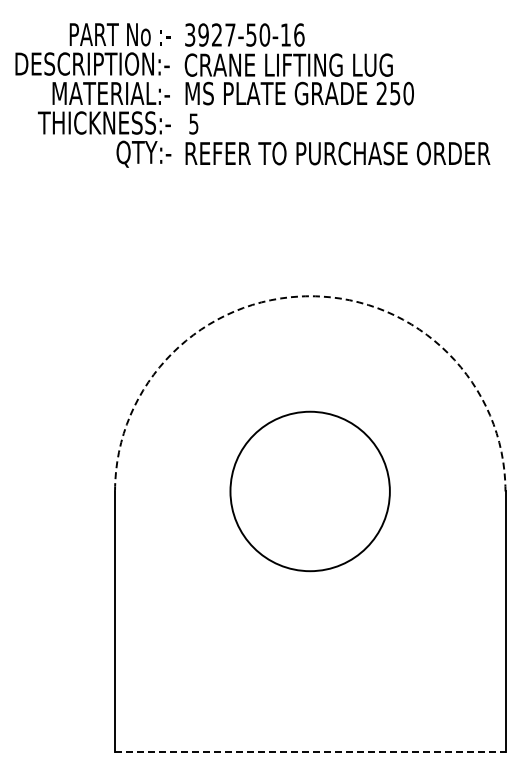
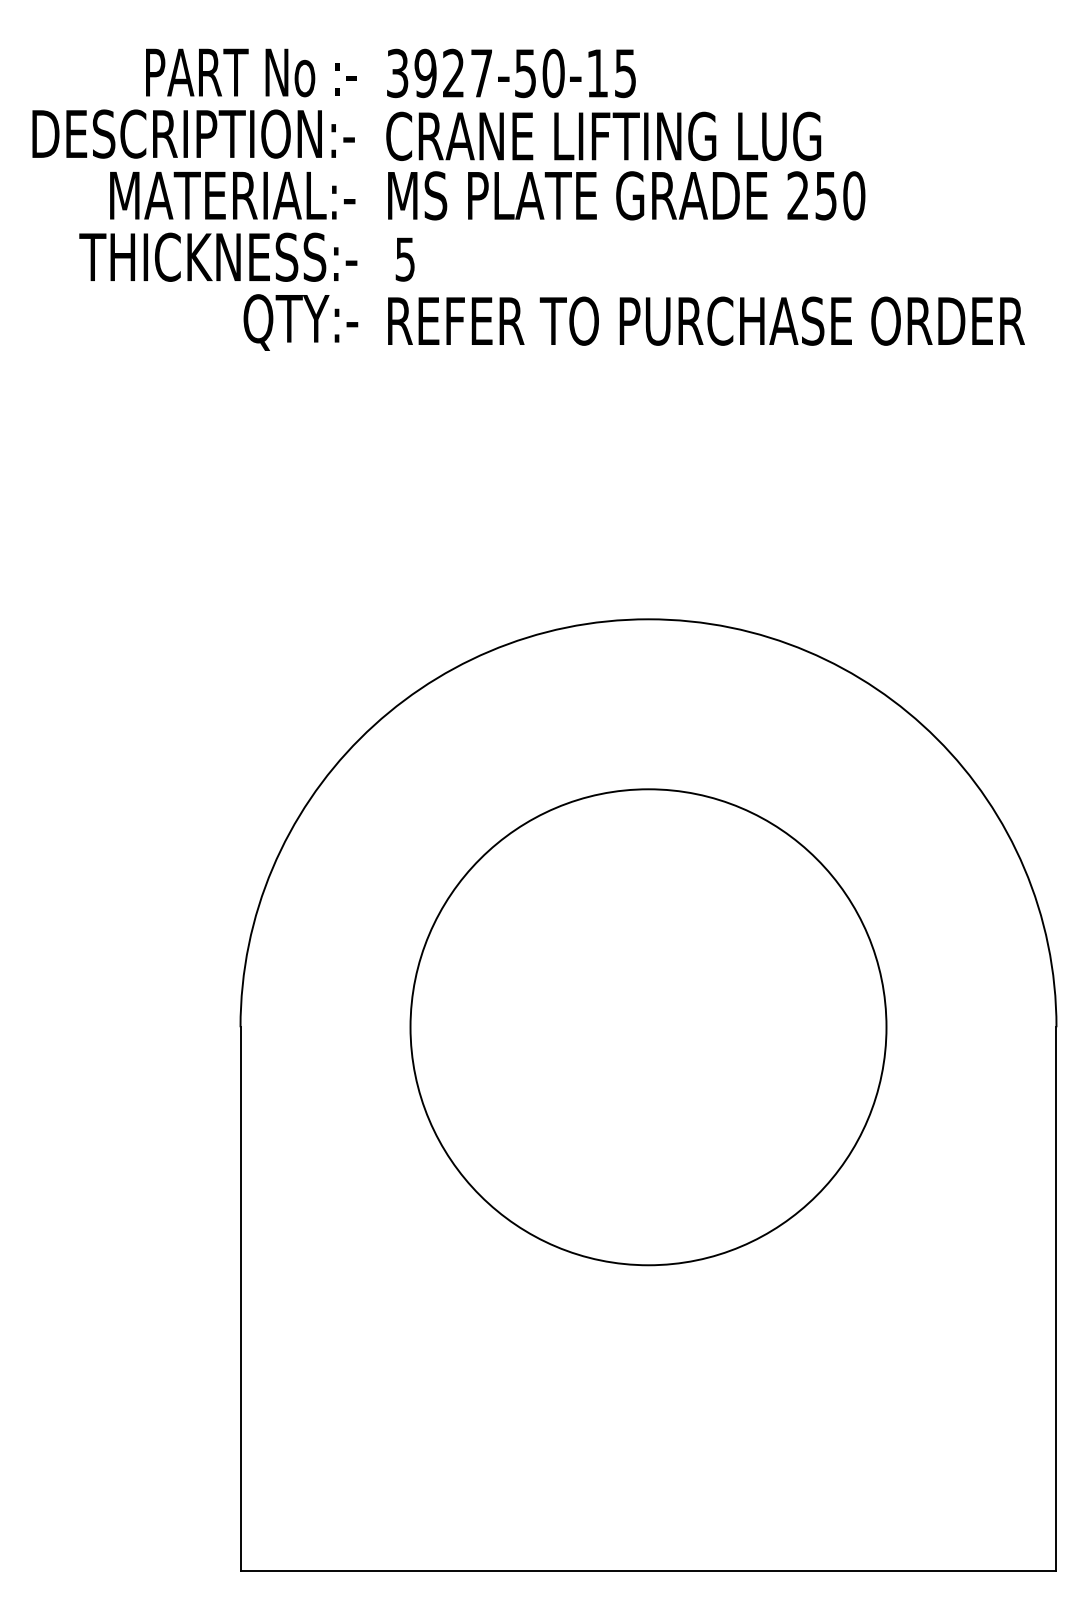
text: (299, 34) -> (626, 72), 3927-50-16 -> 3927-50-15
arc: (310, 296) -> (648, 619), dashed -> solid
circle: (309, 491) -> (646, 1027), size x1.43
line: (310, 751) -> (648, 1570), dashed -> solid

